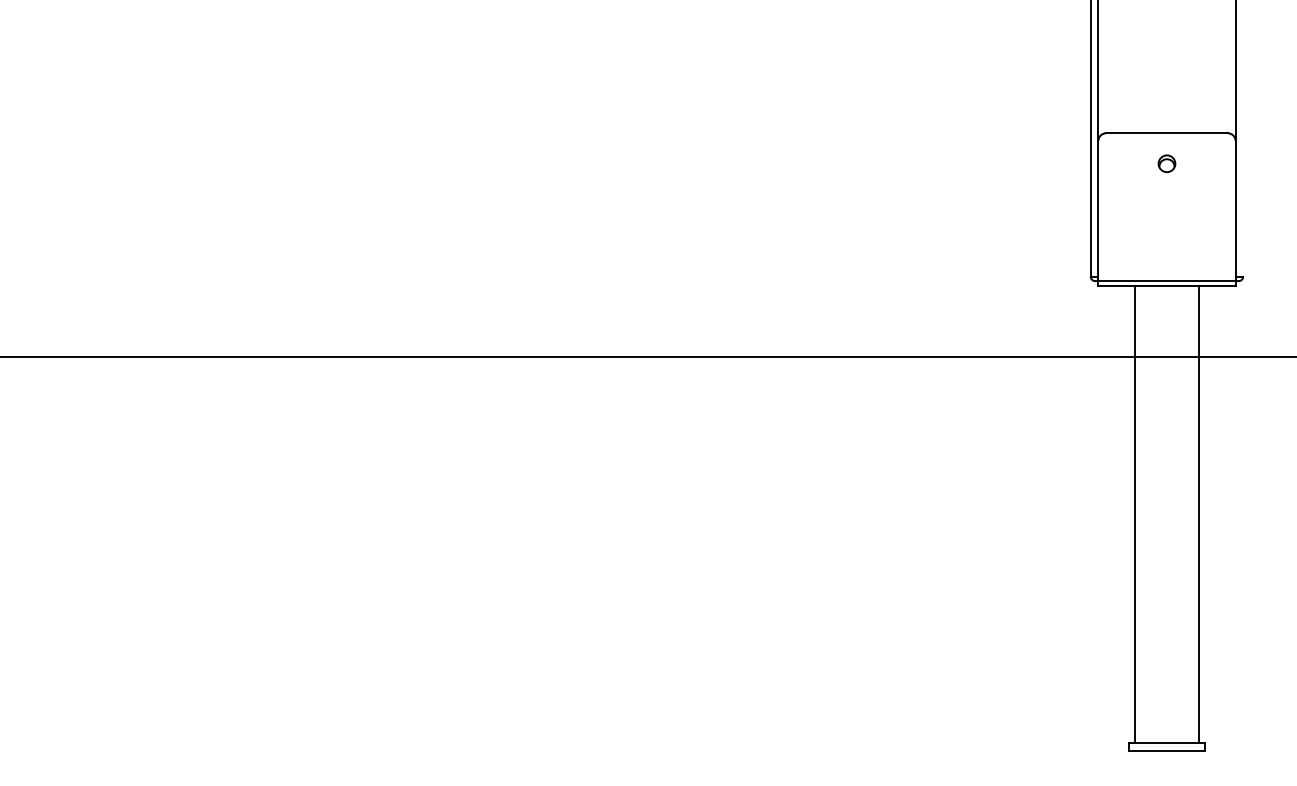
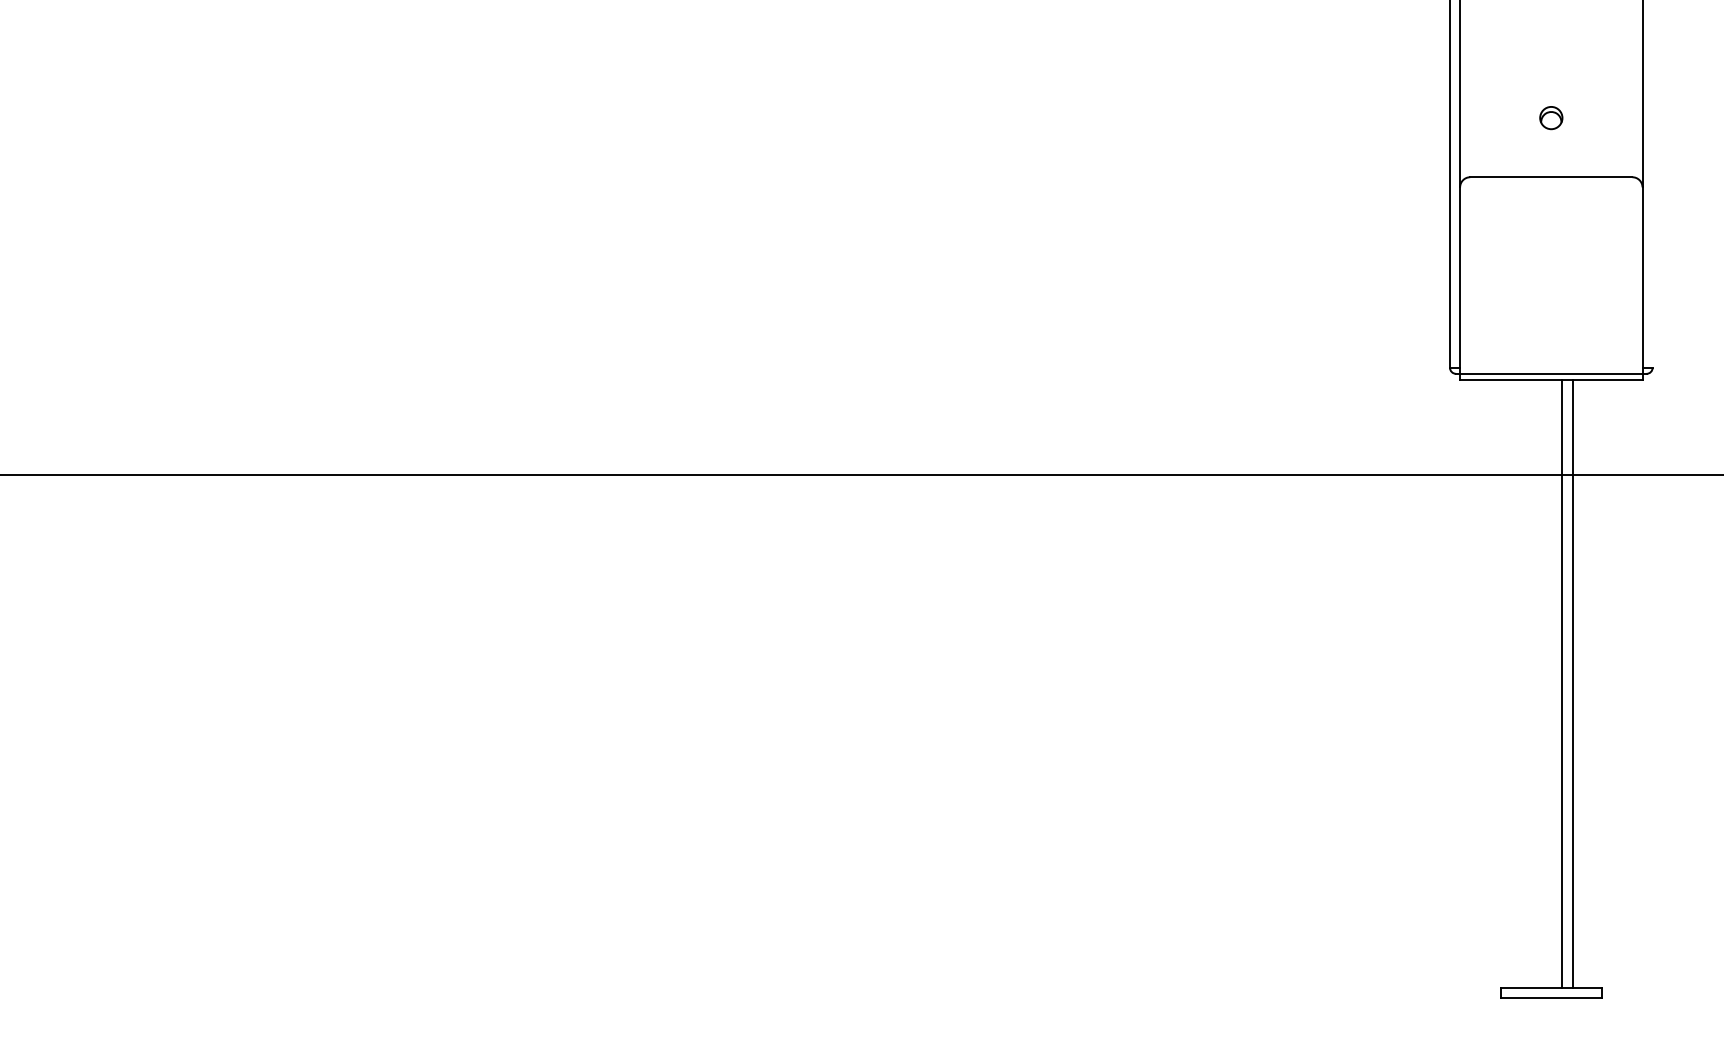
part: (1166, 163) -> (1550, 117), moved
line: (1134, 514) -> (1571, 684), moved
line: (1198, 514) -> (1561, 684), moved

